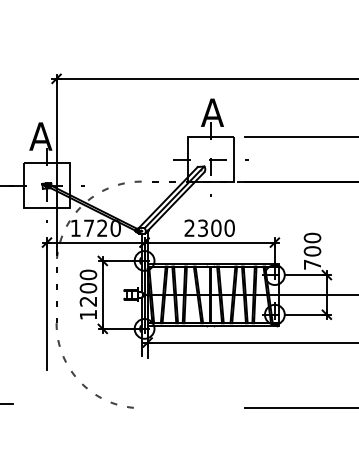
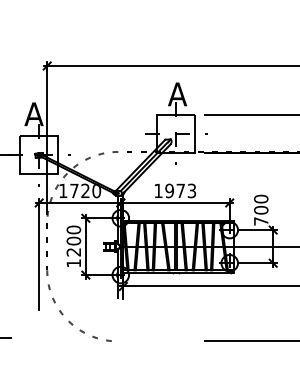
text: (209, 227) -> (175, 190), 2300 -> 1973

